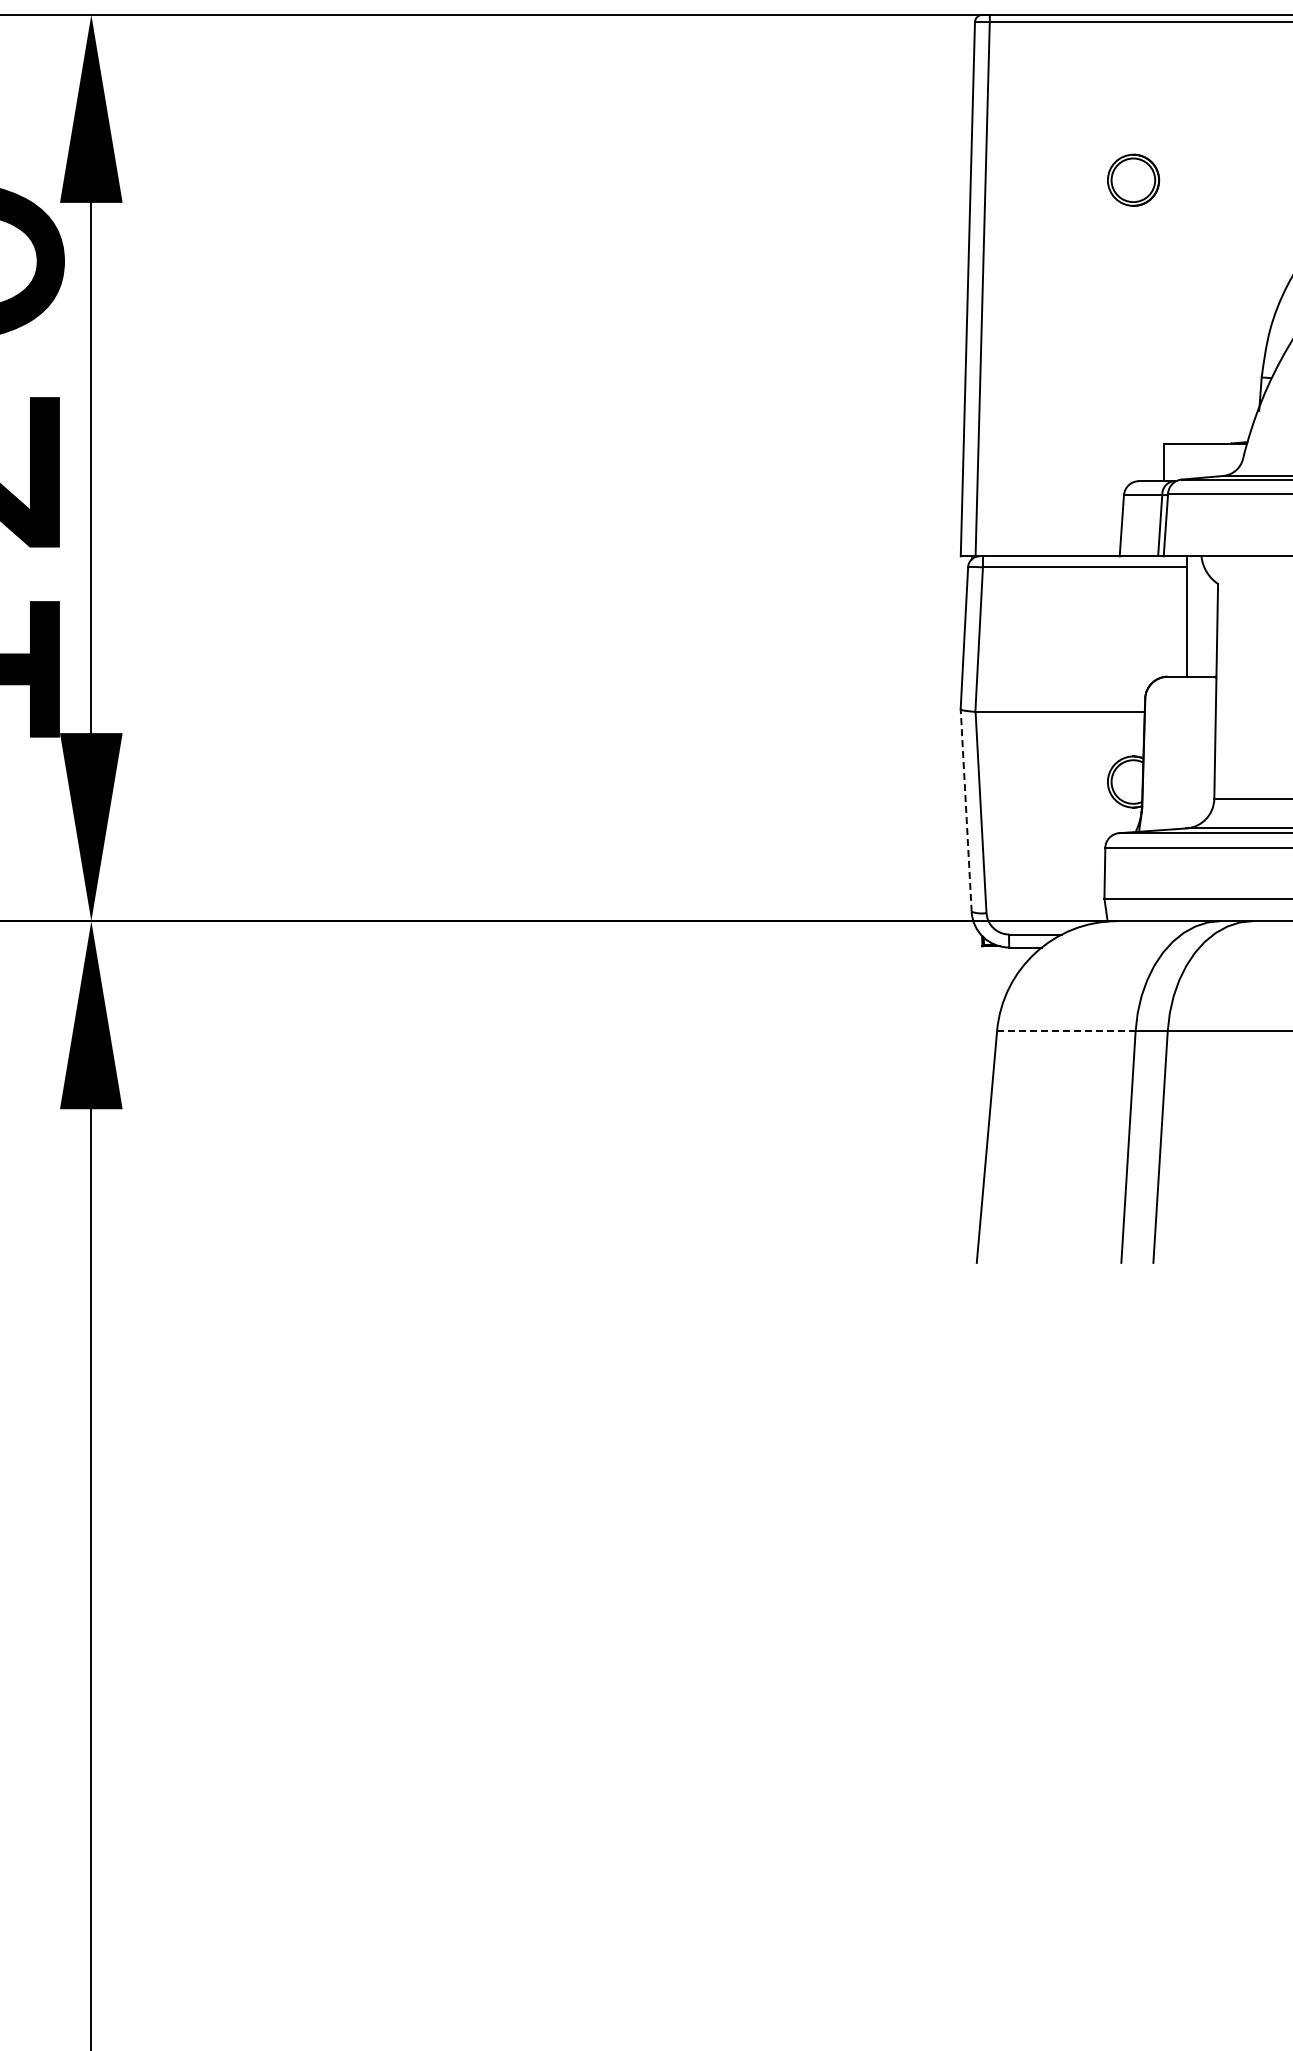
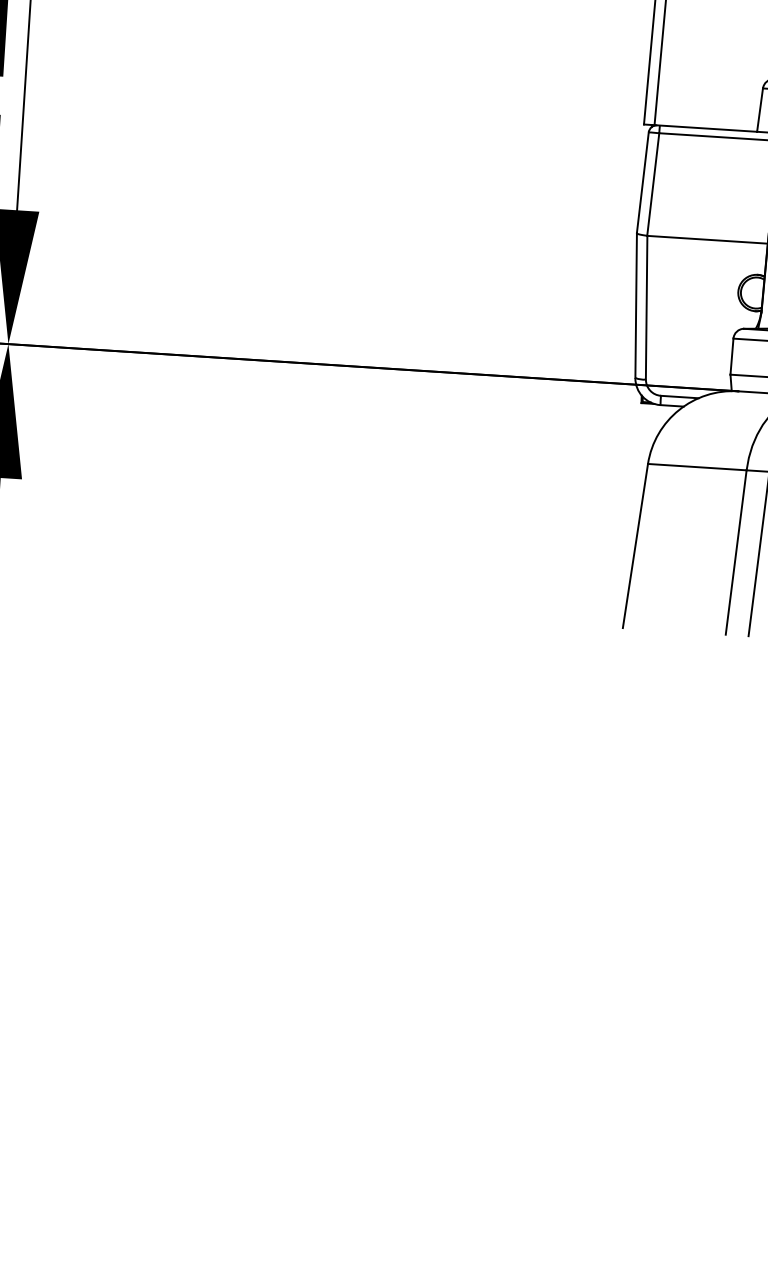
line: (966, 810) -> (636, 305), dashed -> solid
line: (1065, 1031) -> (696, 467), dashed -> solid

